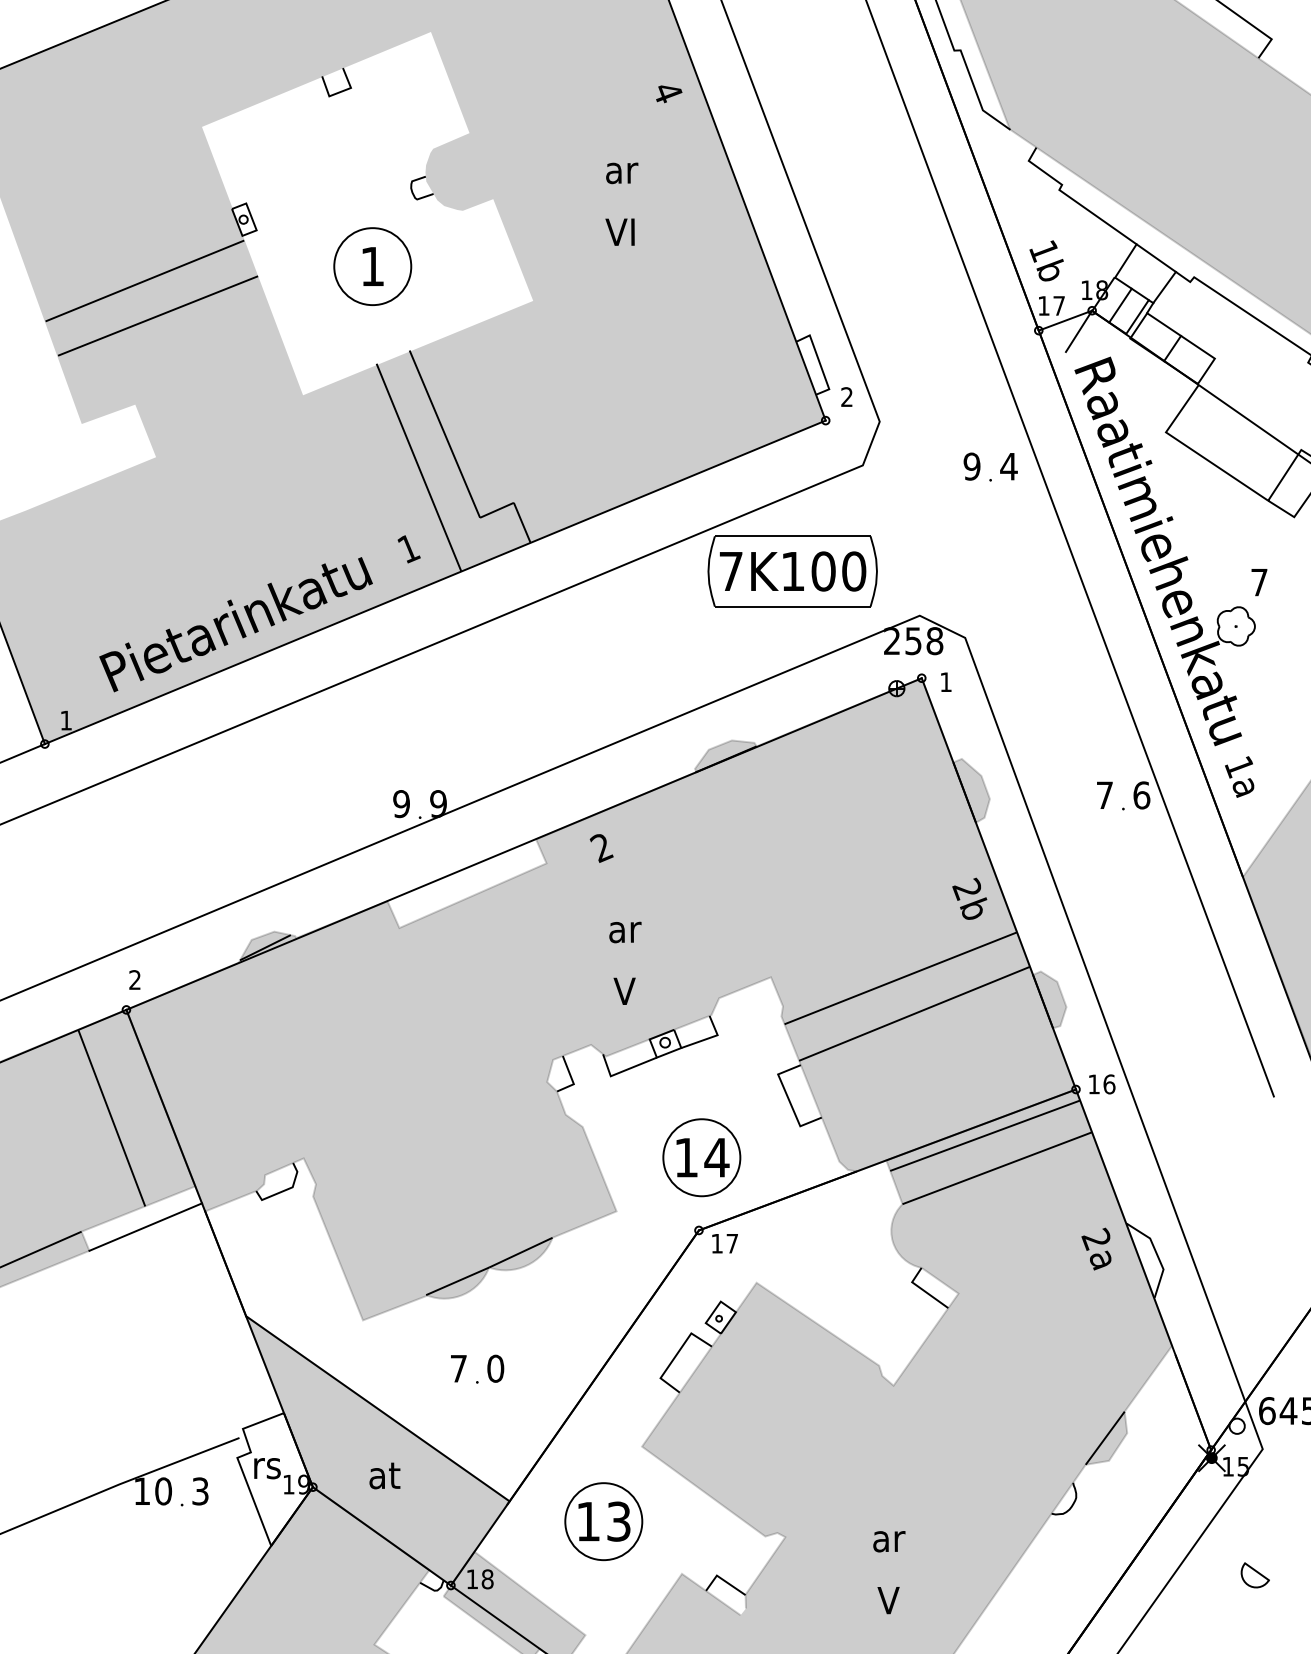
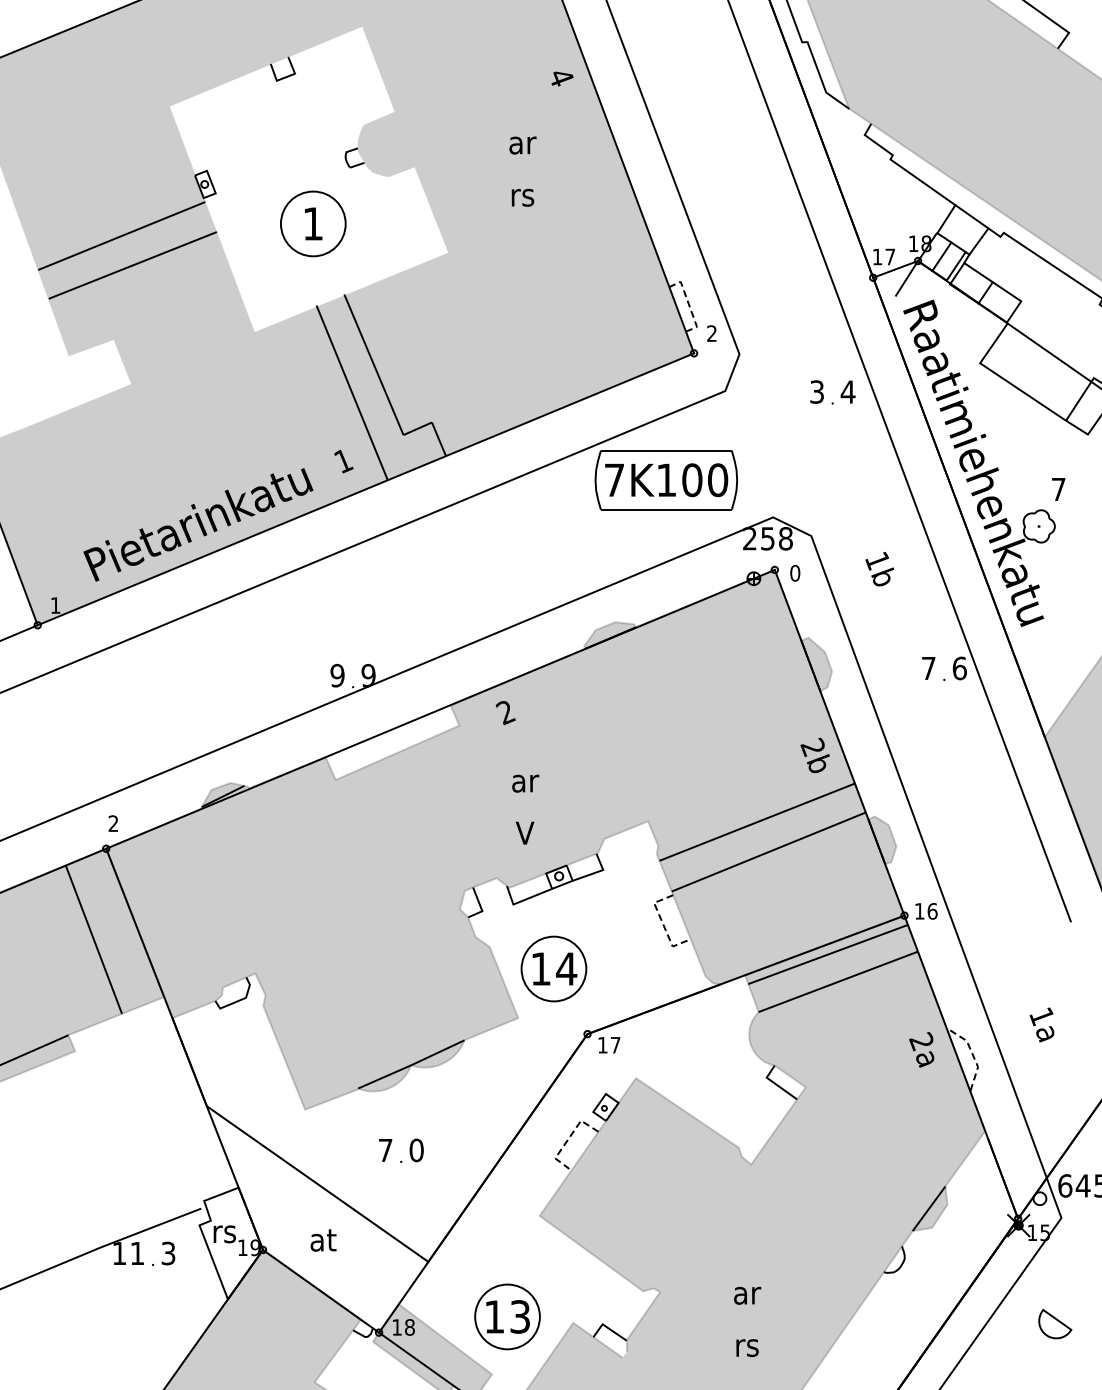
text: (620, 231) -> (521, 194), VI -> rs
text: (1046, 260) -> (879, 568), moved
line: (819, 361) -> (688, 303), solid -> dashed
text: (972, 465) -> (817, 391), 9 -> 3
text: (946, 681) -> (795, 572), 1 -> 0
text: (1238, 776) -> (1041, 1024), moved
line: (789, 1100) -> (663, 924), solid -> dashed
part: (701, 1157) -> (553, 968), moved
line: (145, 1227) -> (122, 1031), removed
line: (1156, 1254) -> (972, 1054), solid -> dashed
line: (676, 1355) -> (568, 1139), solid -> dashed
fill: (377, 1450) -> (317, 1219), removed
text: (163, 1491) -> (137, 1253), 10 -> 11
part: (603, 1521) -> (507, 1316), moved
part: (1254, 1574) -> (1054, 1323), size x1.4
text: (889, 1600) -> (747, 1345), V -> rs

